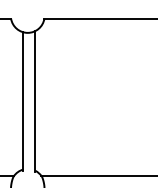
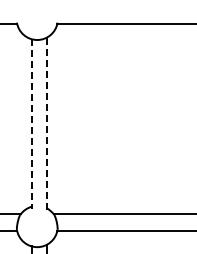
line: (35, 101) -> (46, 123), solid -> dashed
line: (23, 102) -> (32, 124), solid -> dashed

